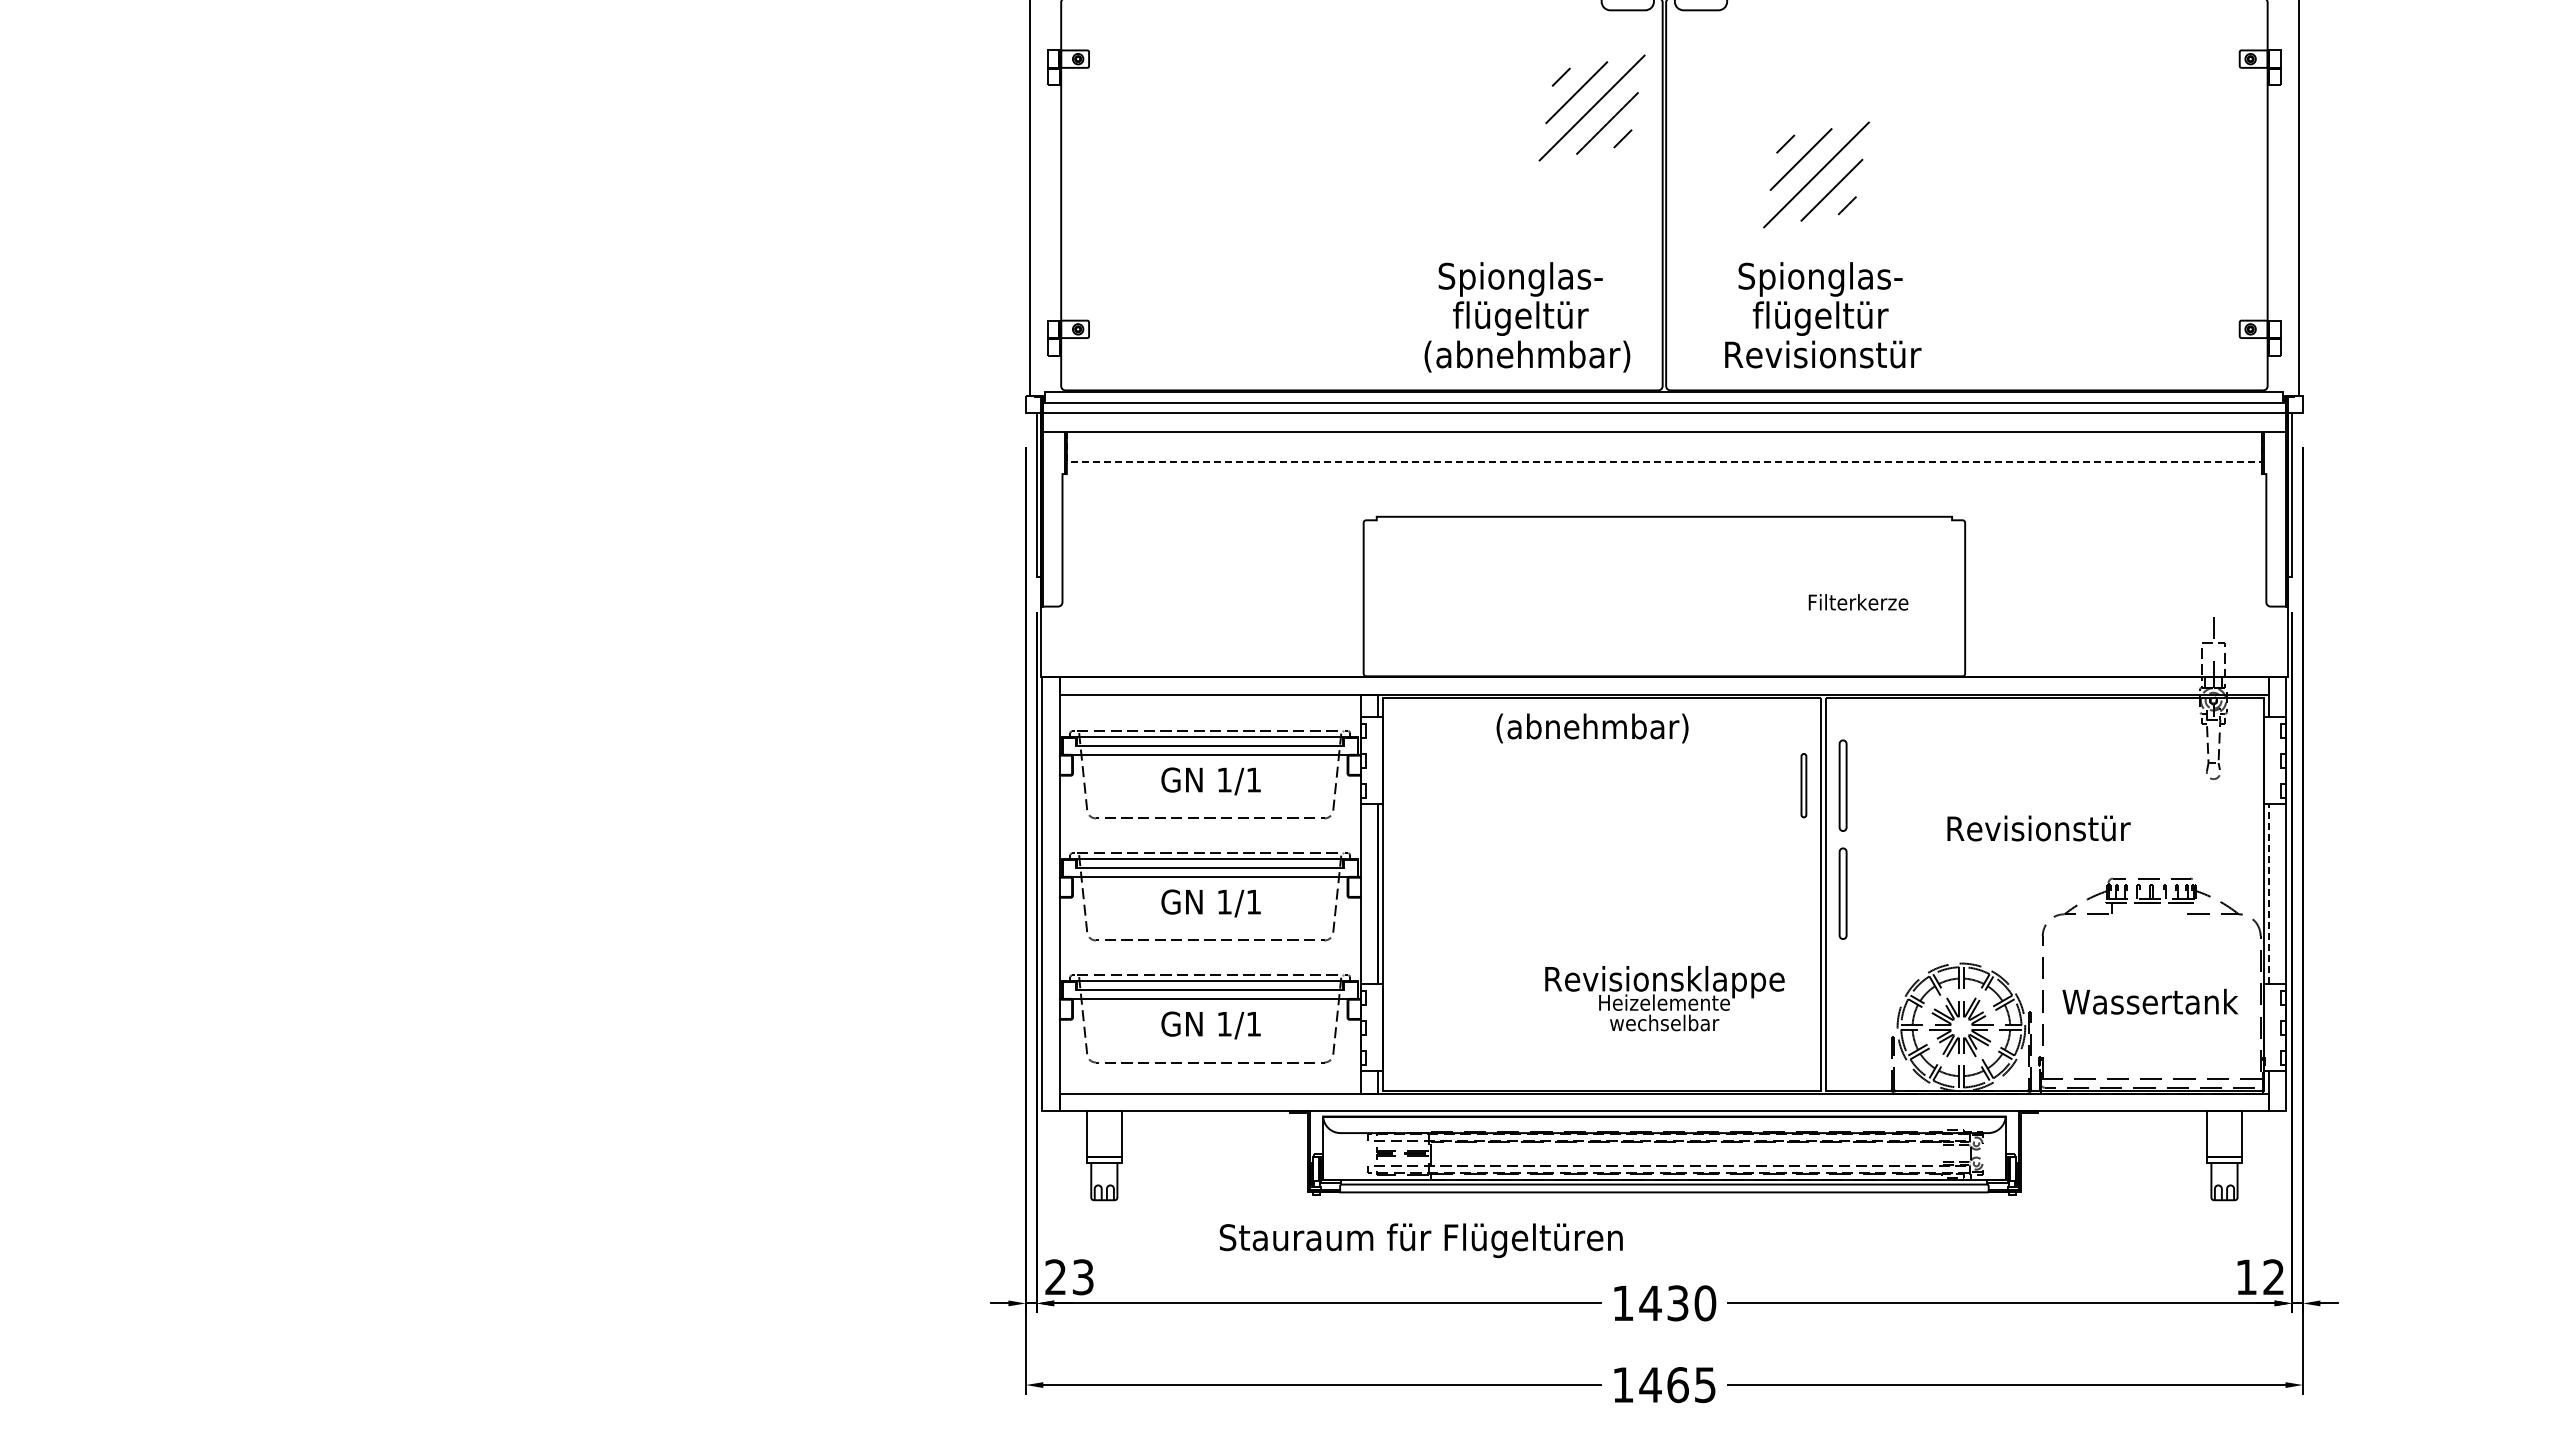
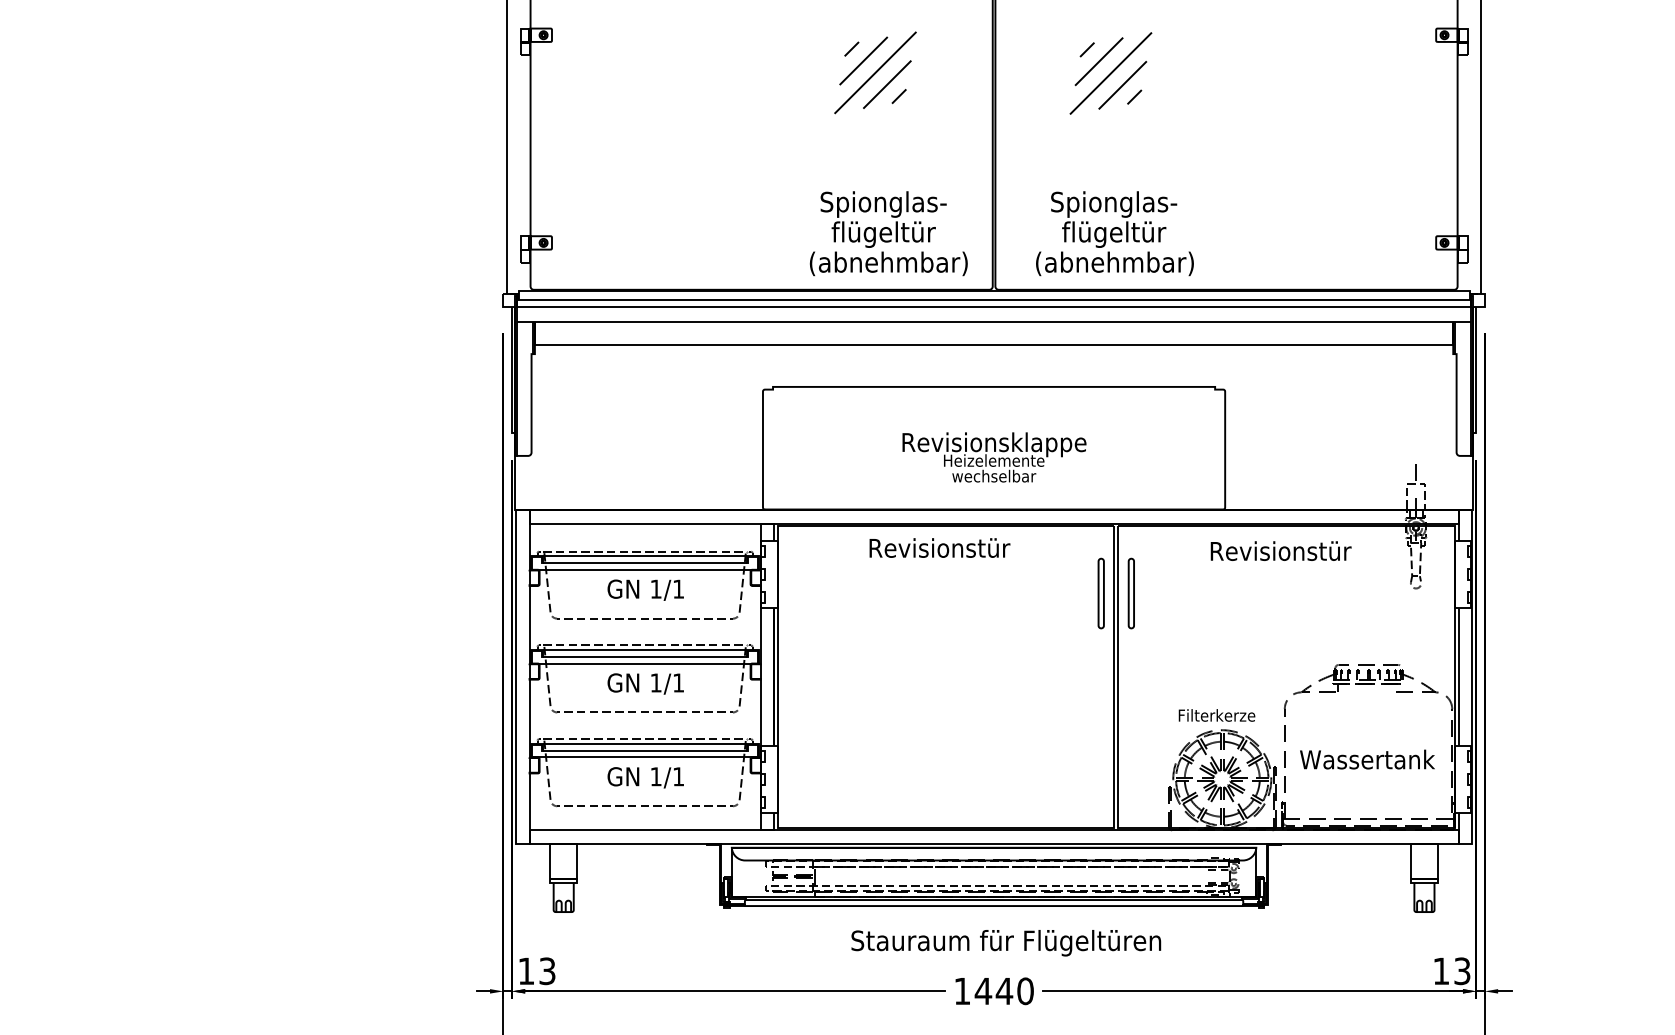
part: (1591, 107) -> (875, 72), moved
part: (1816, 174) -> (1110, 73), moved
text: (1821, 356) -> (1114, 263), Revisionstür -> (abnehmbar)
line: (1664, 461) -> (994, 344), dashed -> solid
text: (1858, 602) -> (1216, 715), moved
text: (1592, 728) -> (938, 549), (abnehmbar) -> Revisionstür
part: (1803, 785) -> (1100, 593), size x1.43
text: (2038, 828) -> (1280, 551), moved
part: (1842, 893) -> (1130, 676), removed
line: (2268, 894) -> (1458, 677), dashed -> solid
text: (1664, 998) -> (994, 457), moved
text: (1420, 1240) -> (1005, 943), moved
text: (1055, 1276) -> (526, 970), 23 -> 13
text: (2273, 1277) -> (1462, 971), 12 -> 13
text: (1677, 1303) -> (1004, 991), 1430 -> 1440

